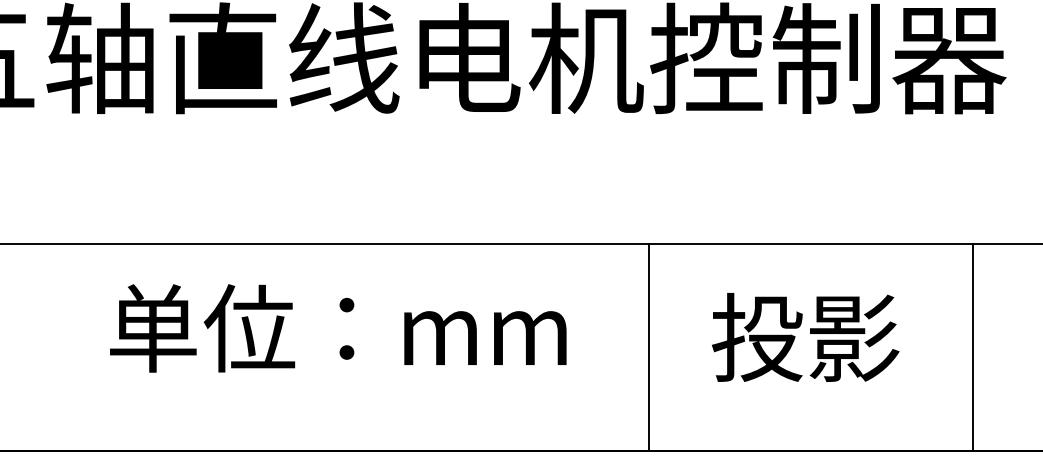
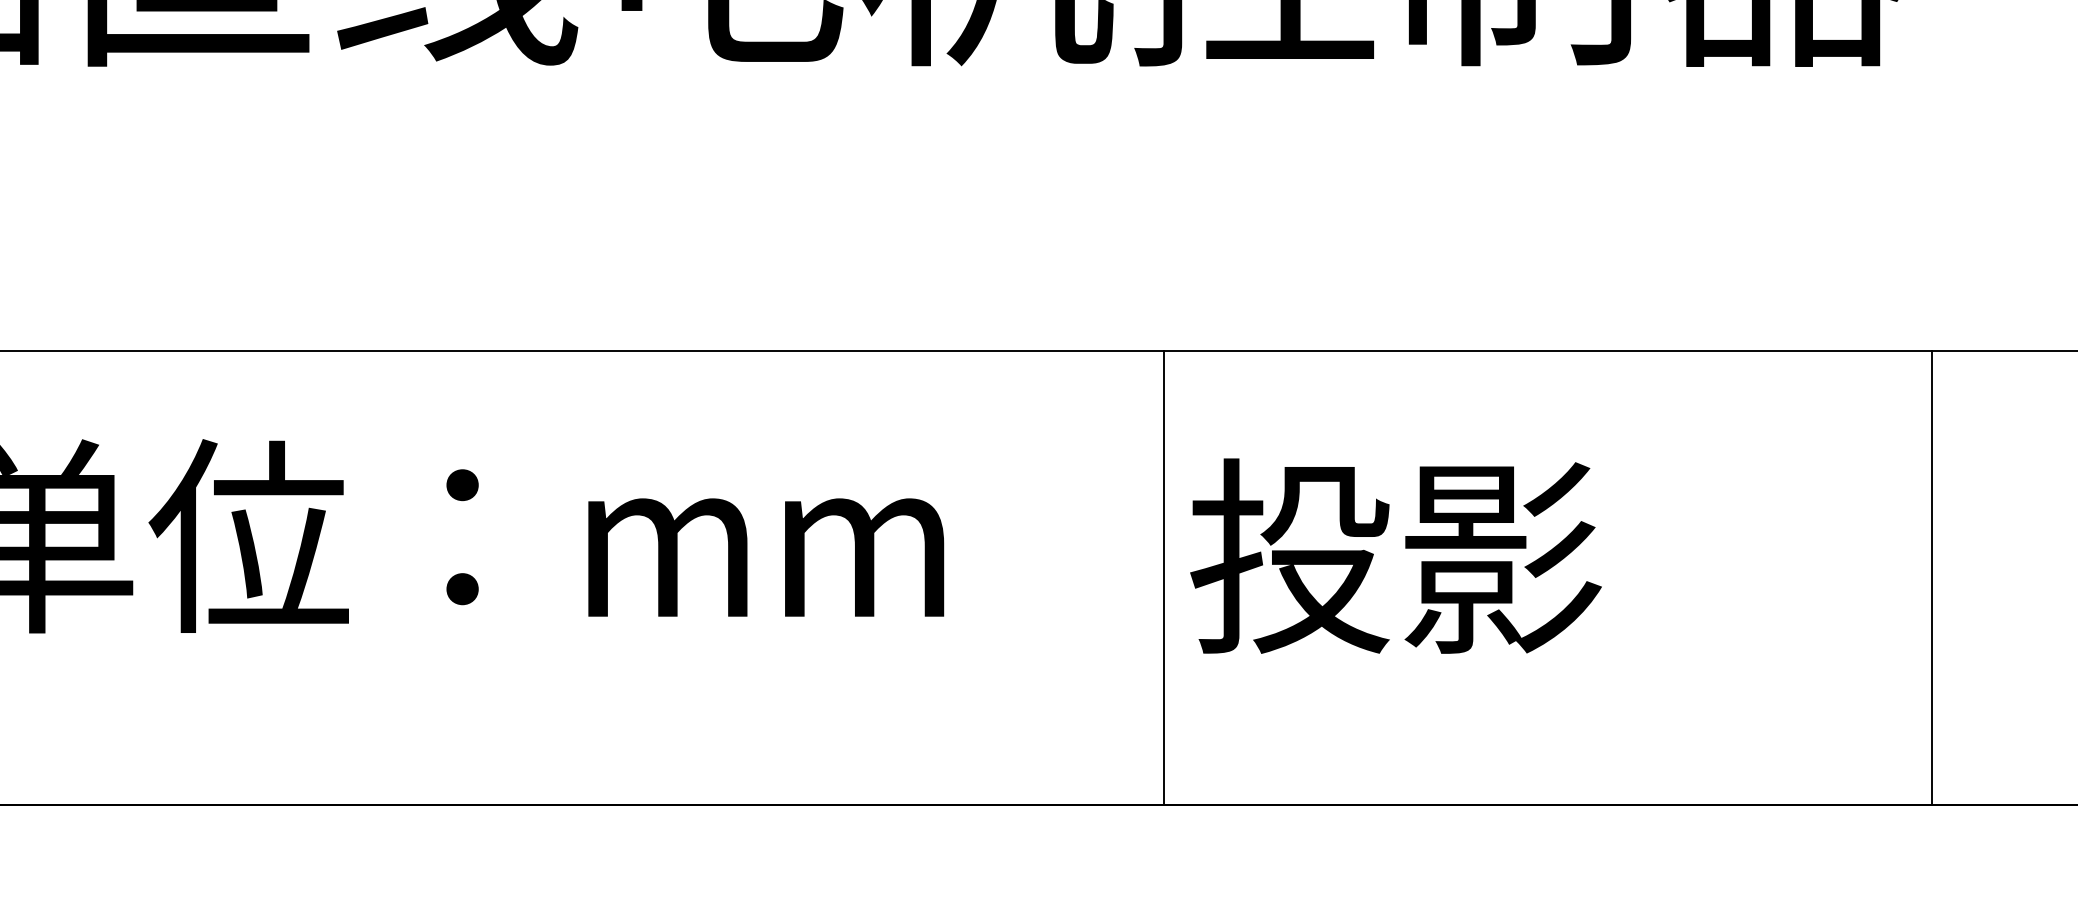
text: (805, 337) -> (1395, 556), moved
line: (649, 347) -> (1165, 578), moved
line: (973, 347) -> (1932, 578), moved

